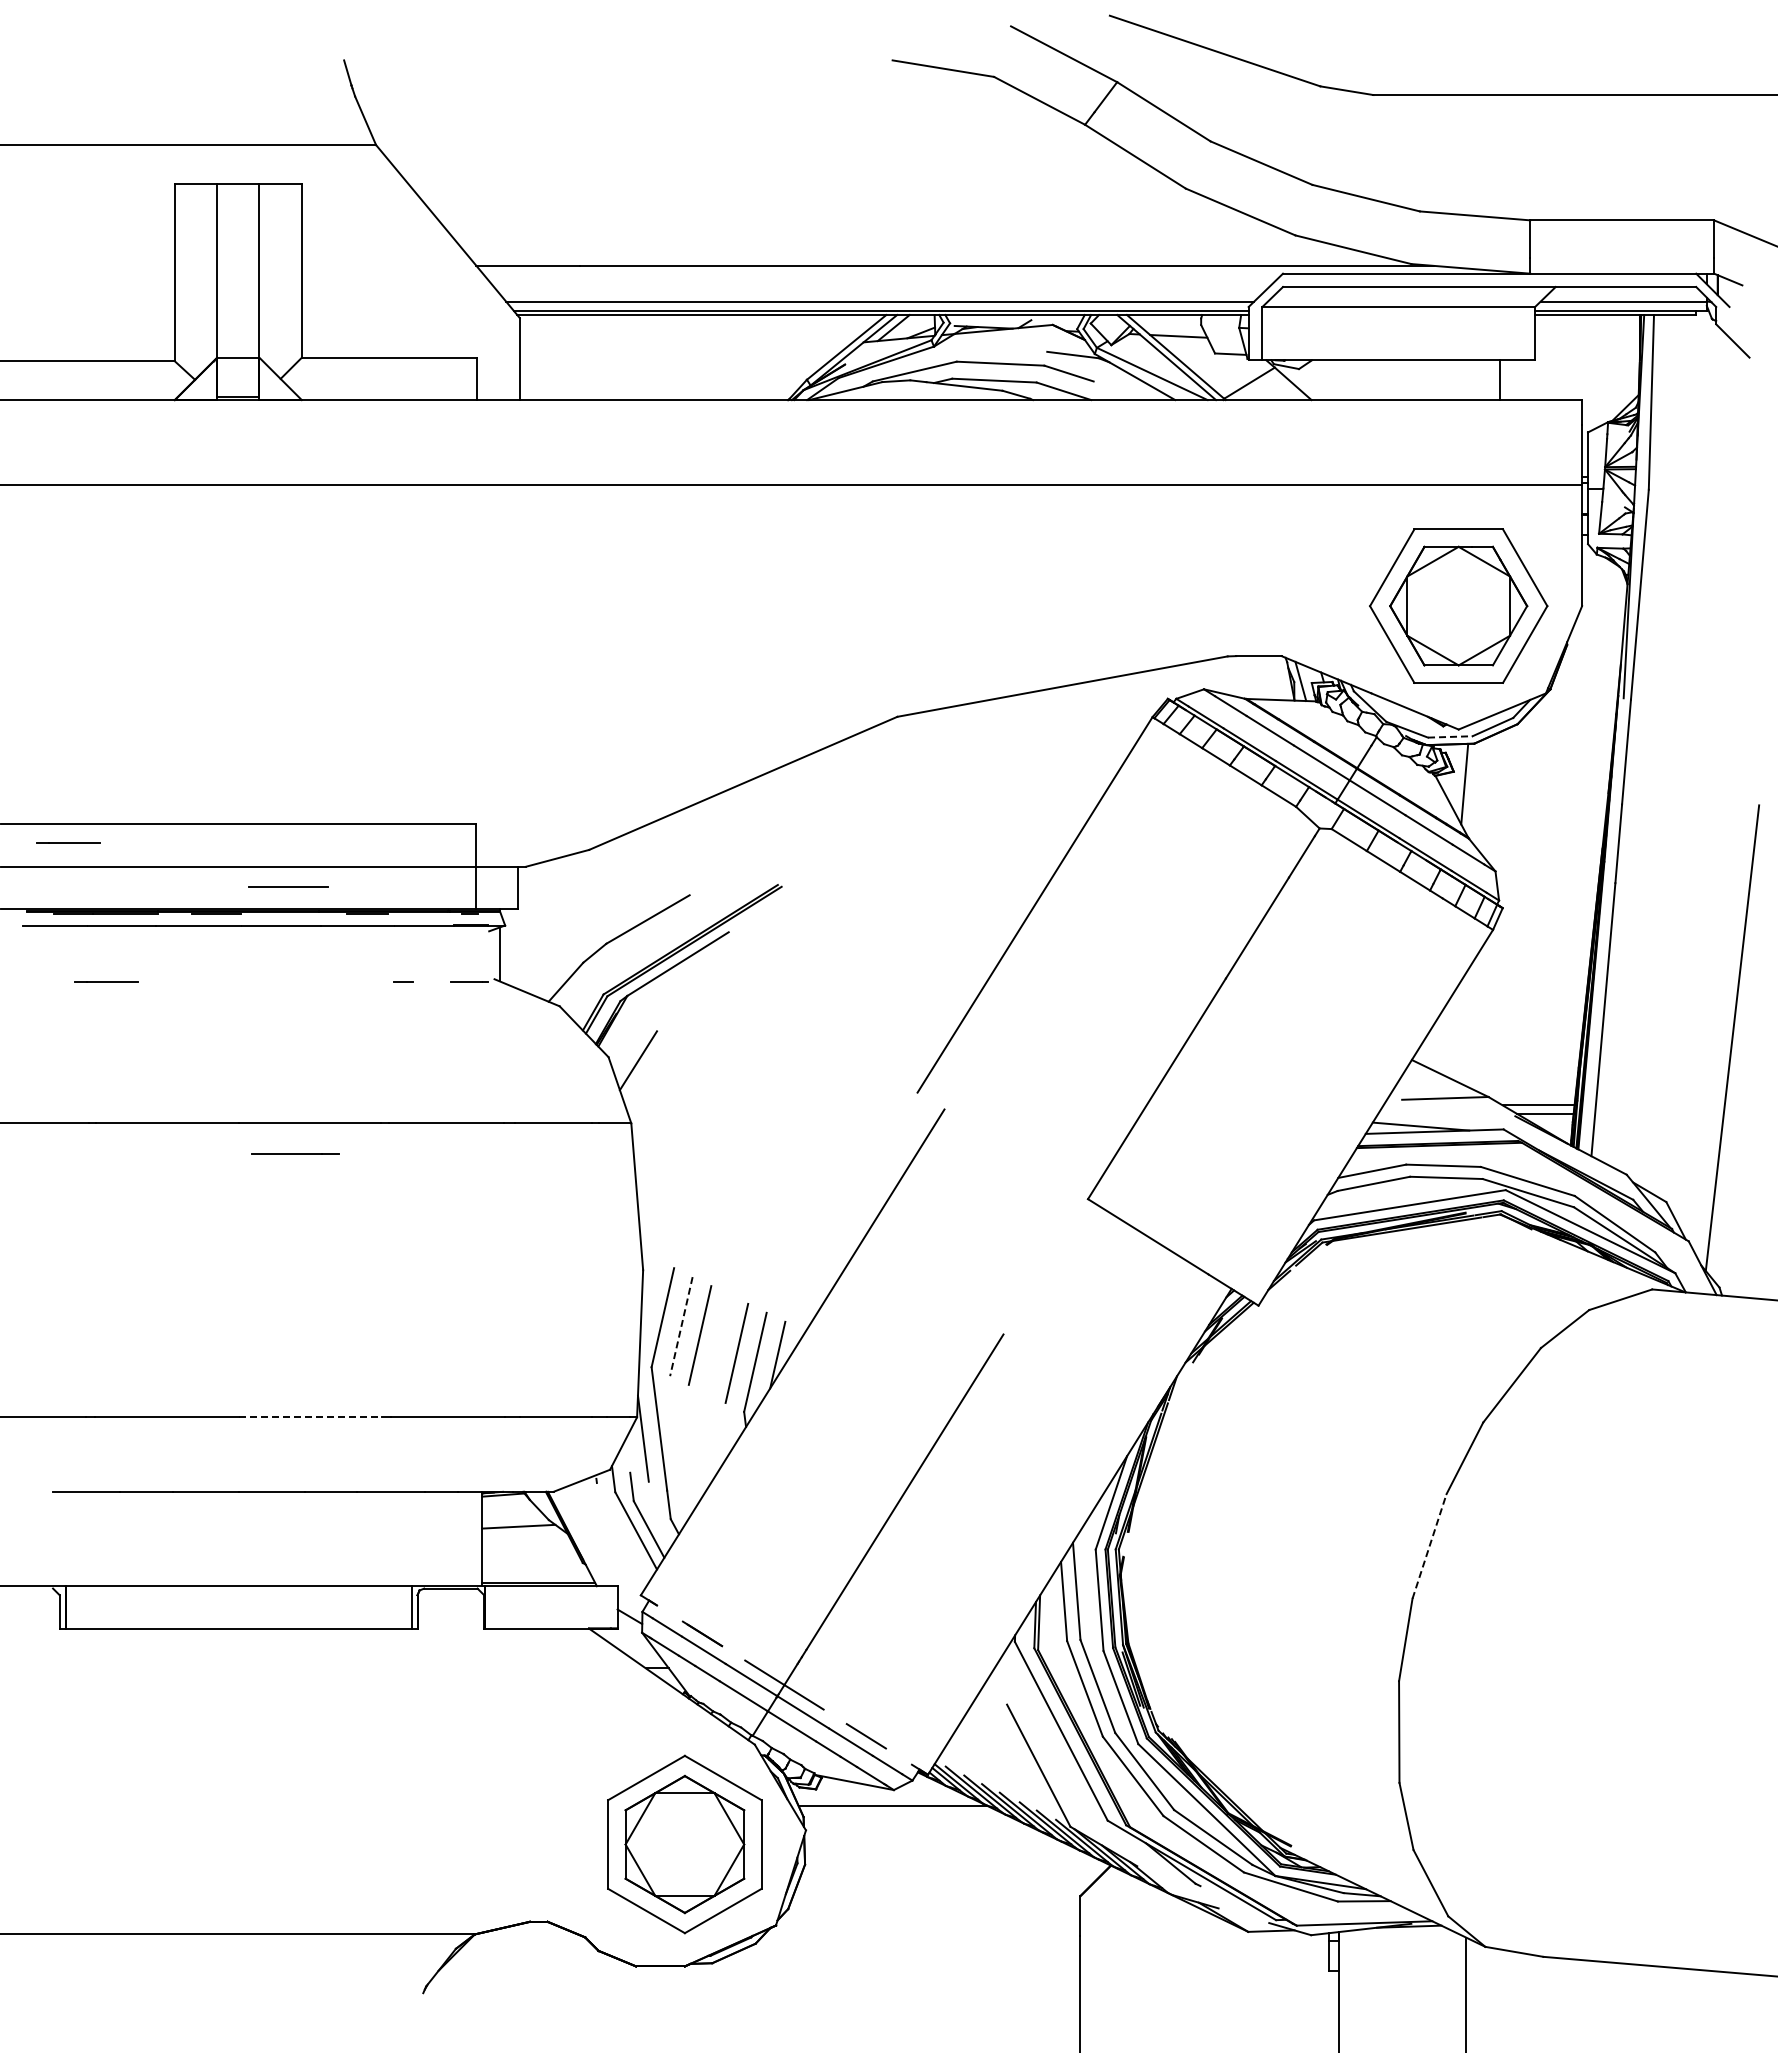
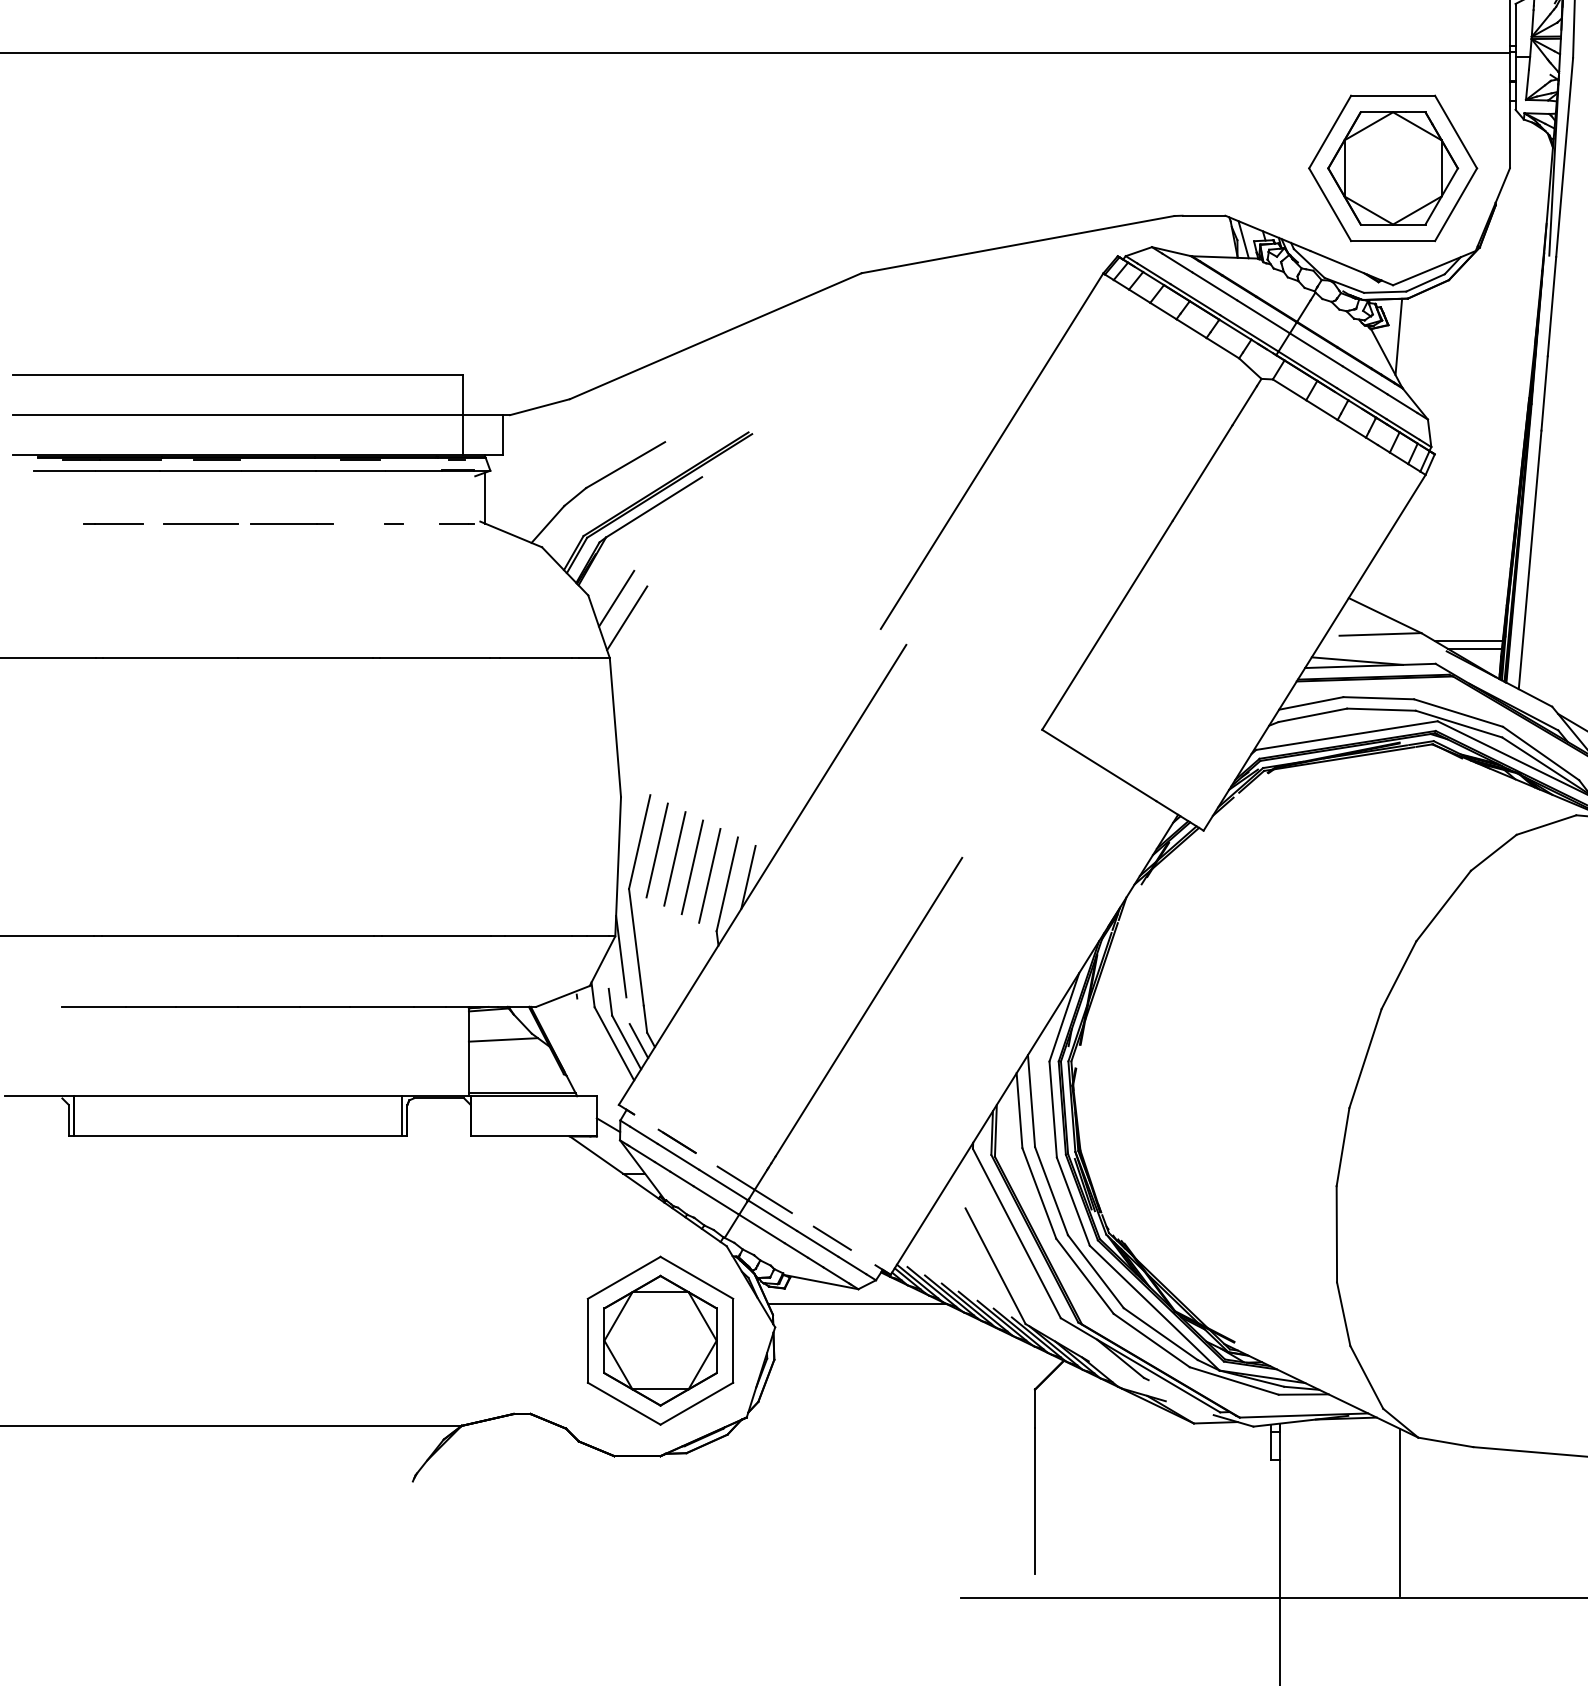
line: (1450, 736) -> (1385, 291), dashed -> solid
line: (68, 842) -> (77, 392), removed
line: (288, 886) -> (201, 523), moved
line: (649, 1081) -> (627, 618), added
line: (295, 1153) -> (291, 523), moved
line: (681, 1326) -> (657, 850), dashed -> solid
line: (718, 1344) -> (692, 867), added
line: (310, 1417) -> (306, 936), dashed -> solid
line: (661, 1527) -> (638, 1040), added
line: (1429, 1545) -> (1365, 1057), dashed -> solid

